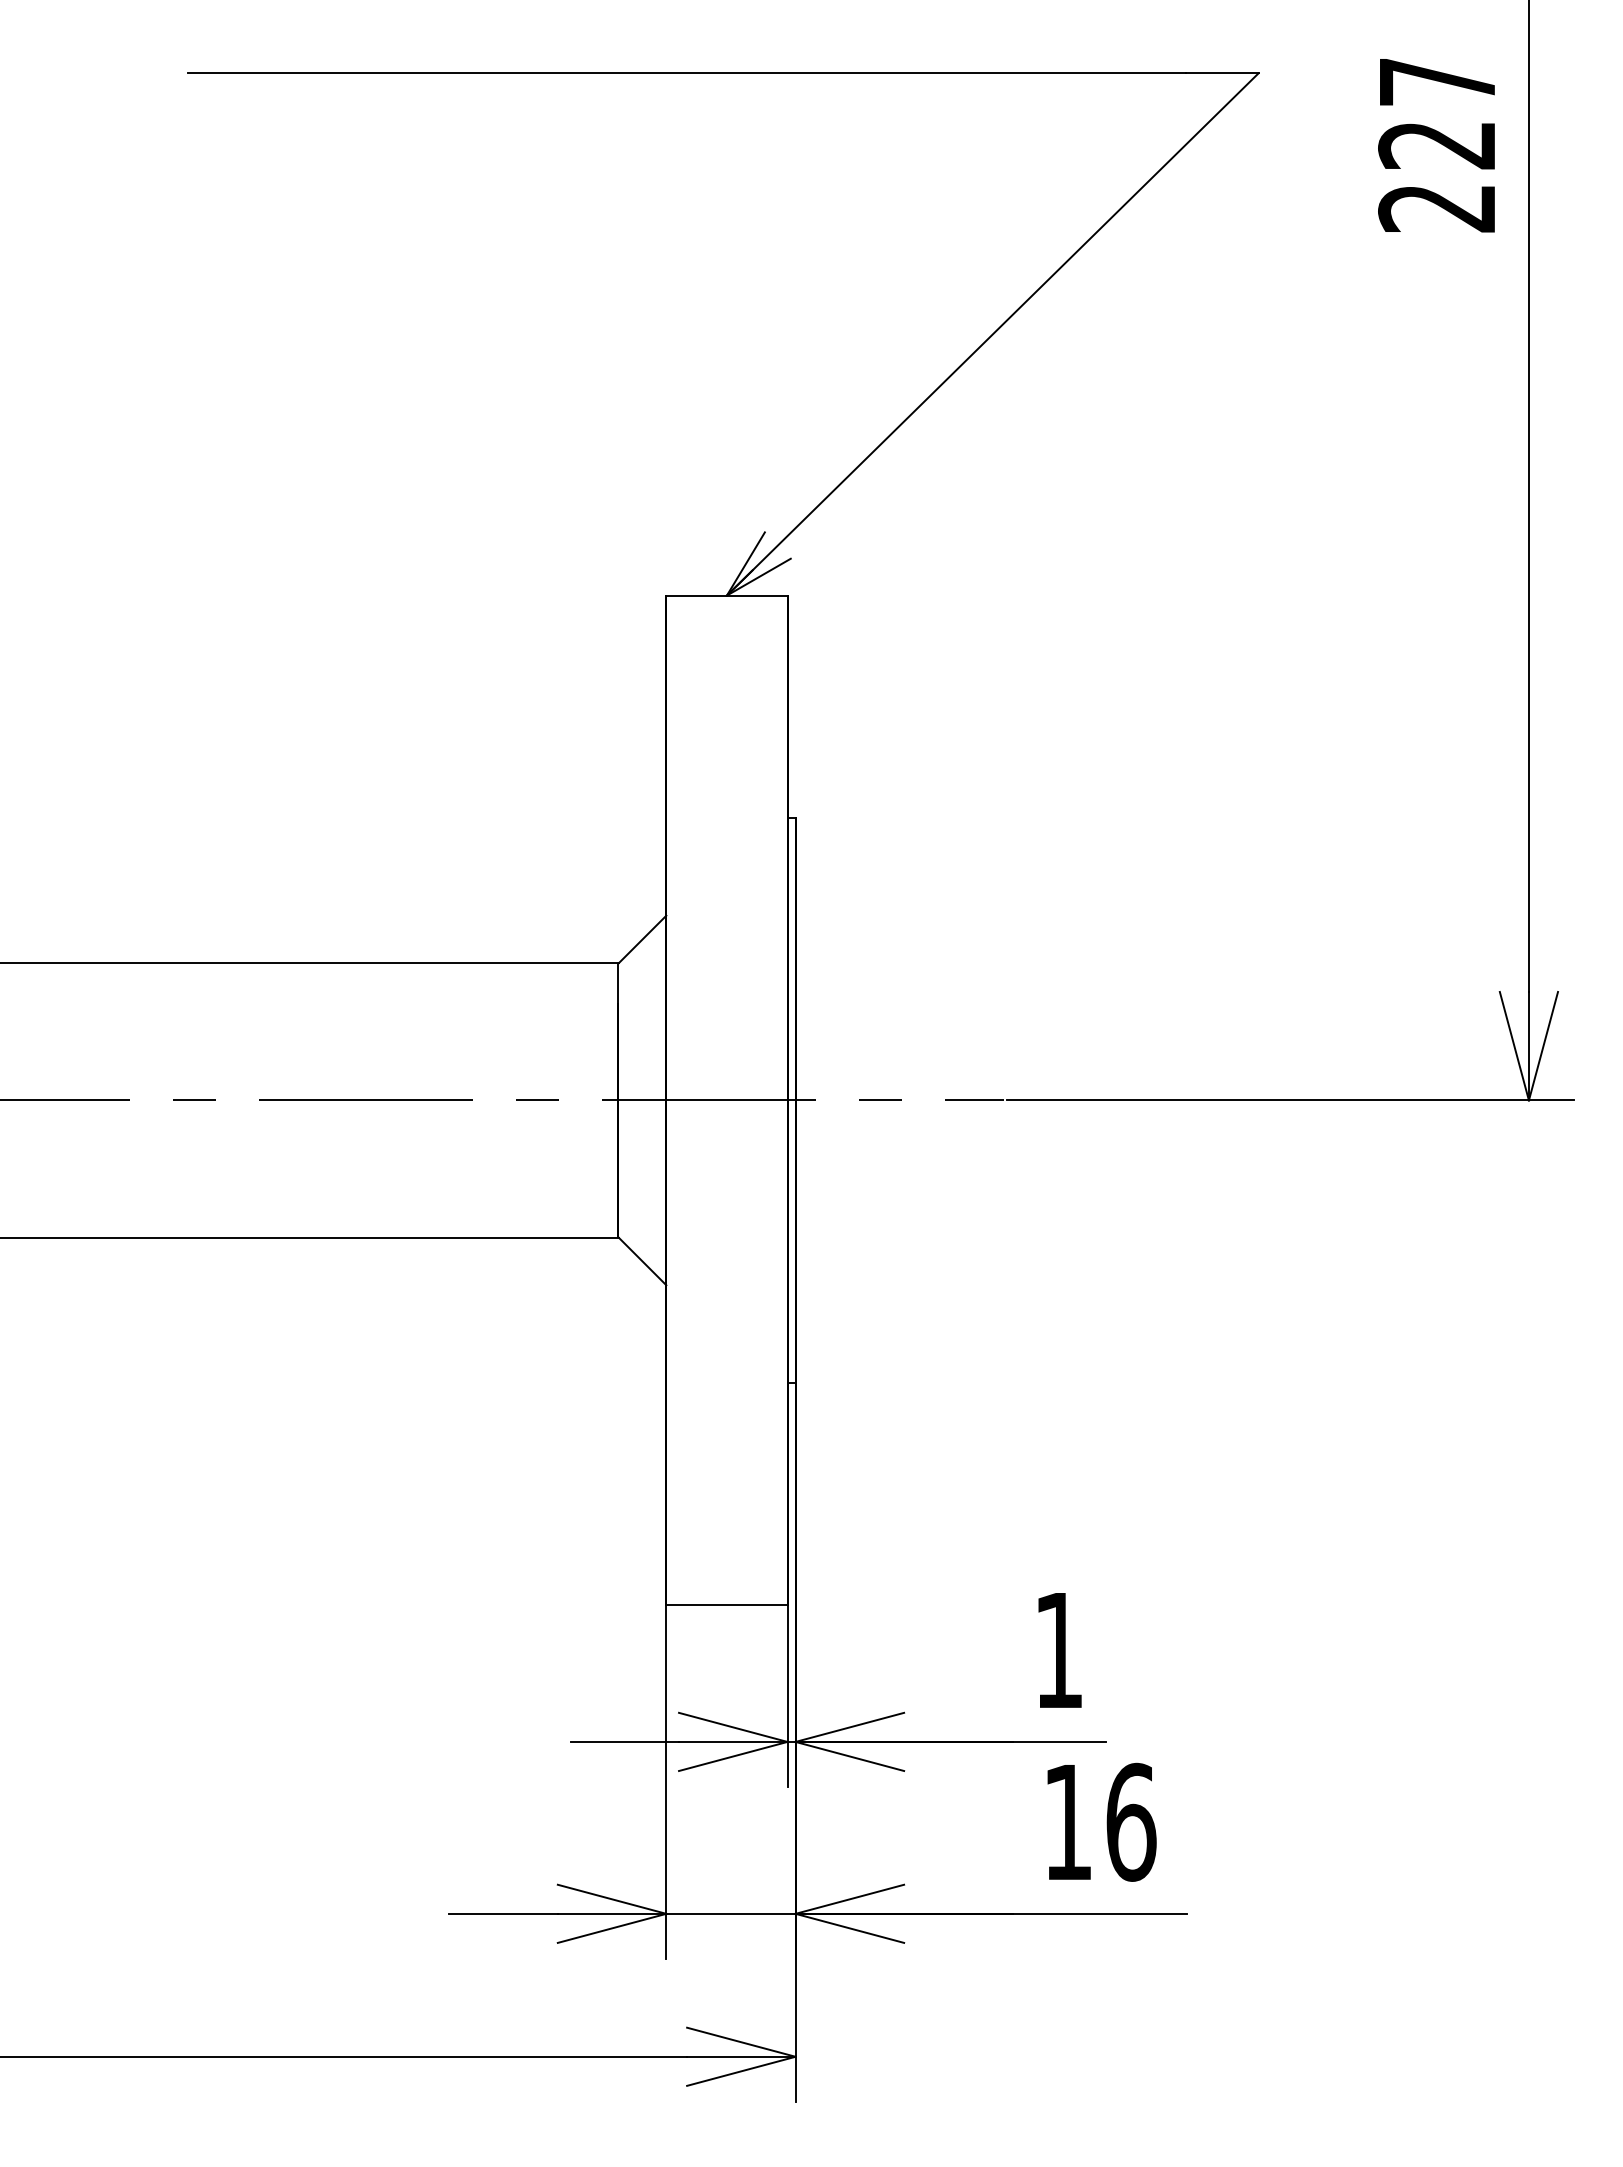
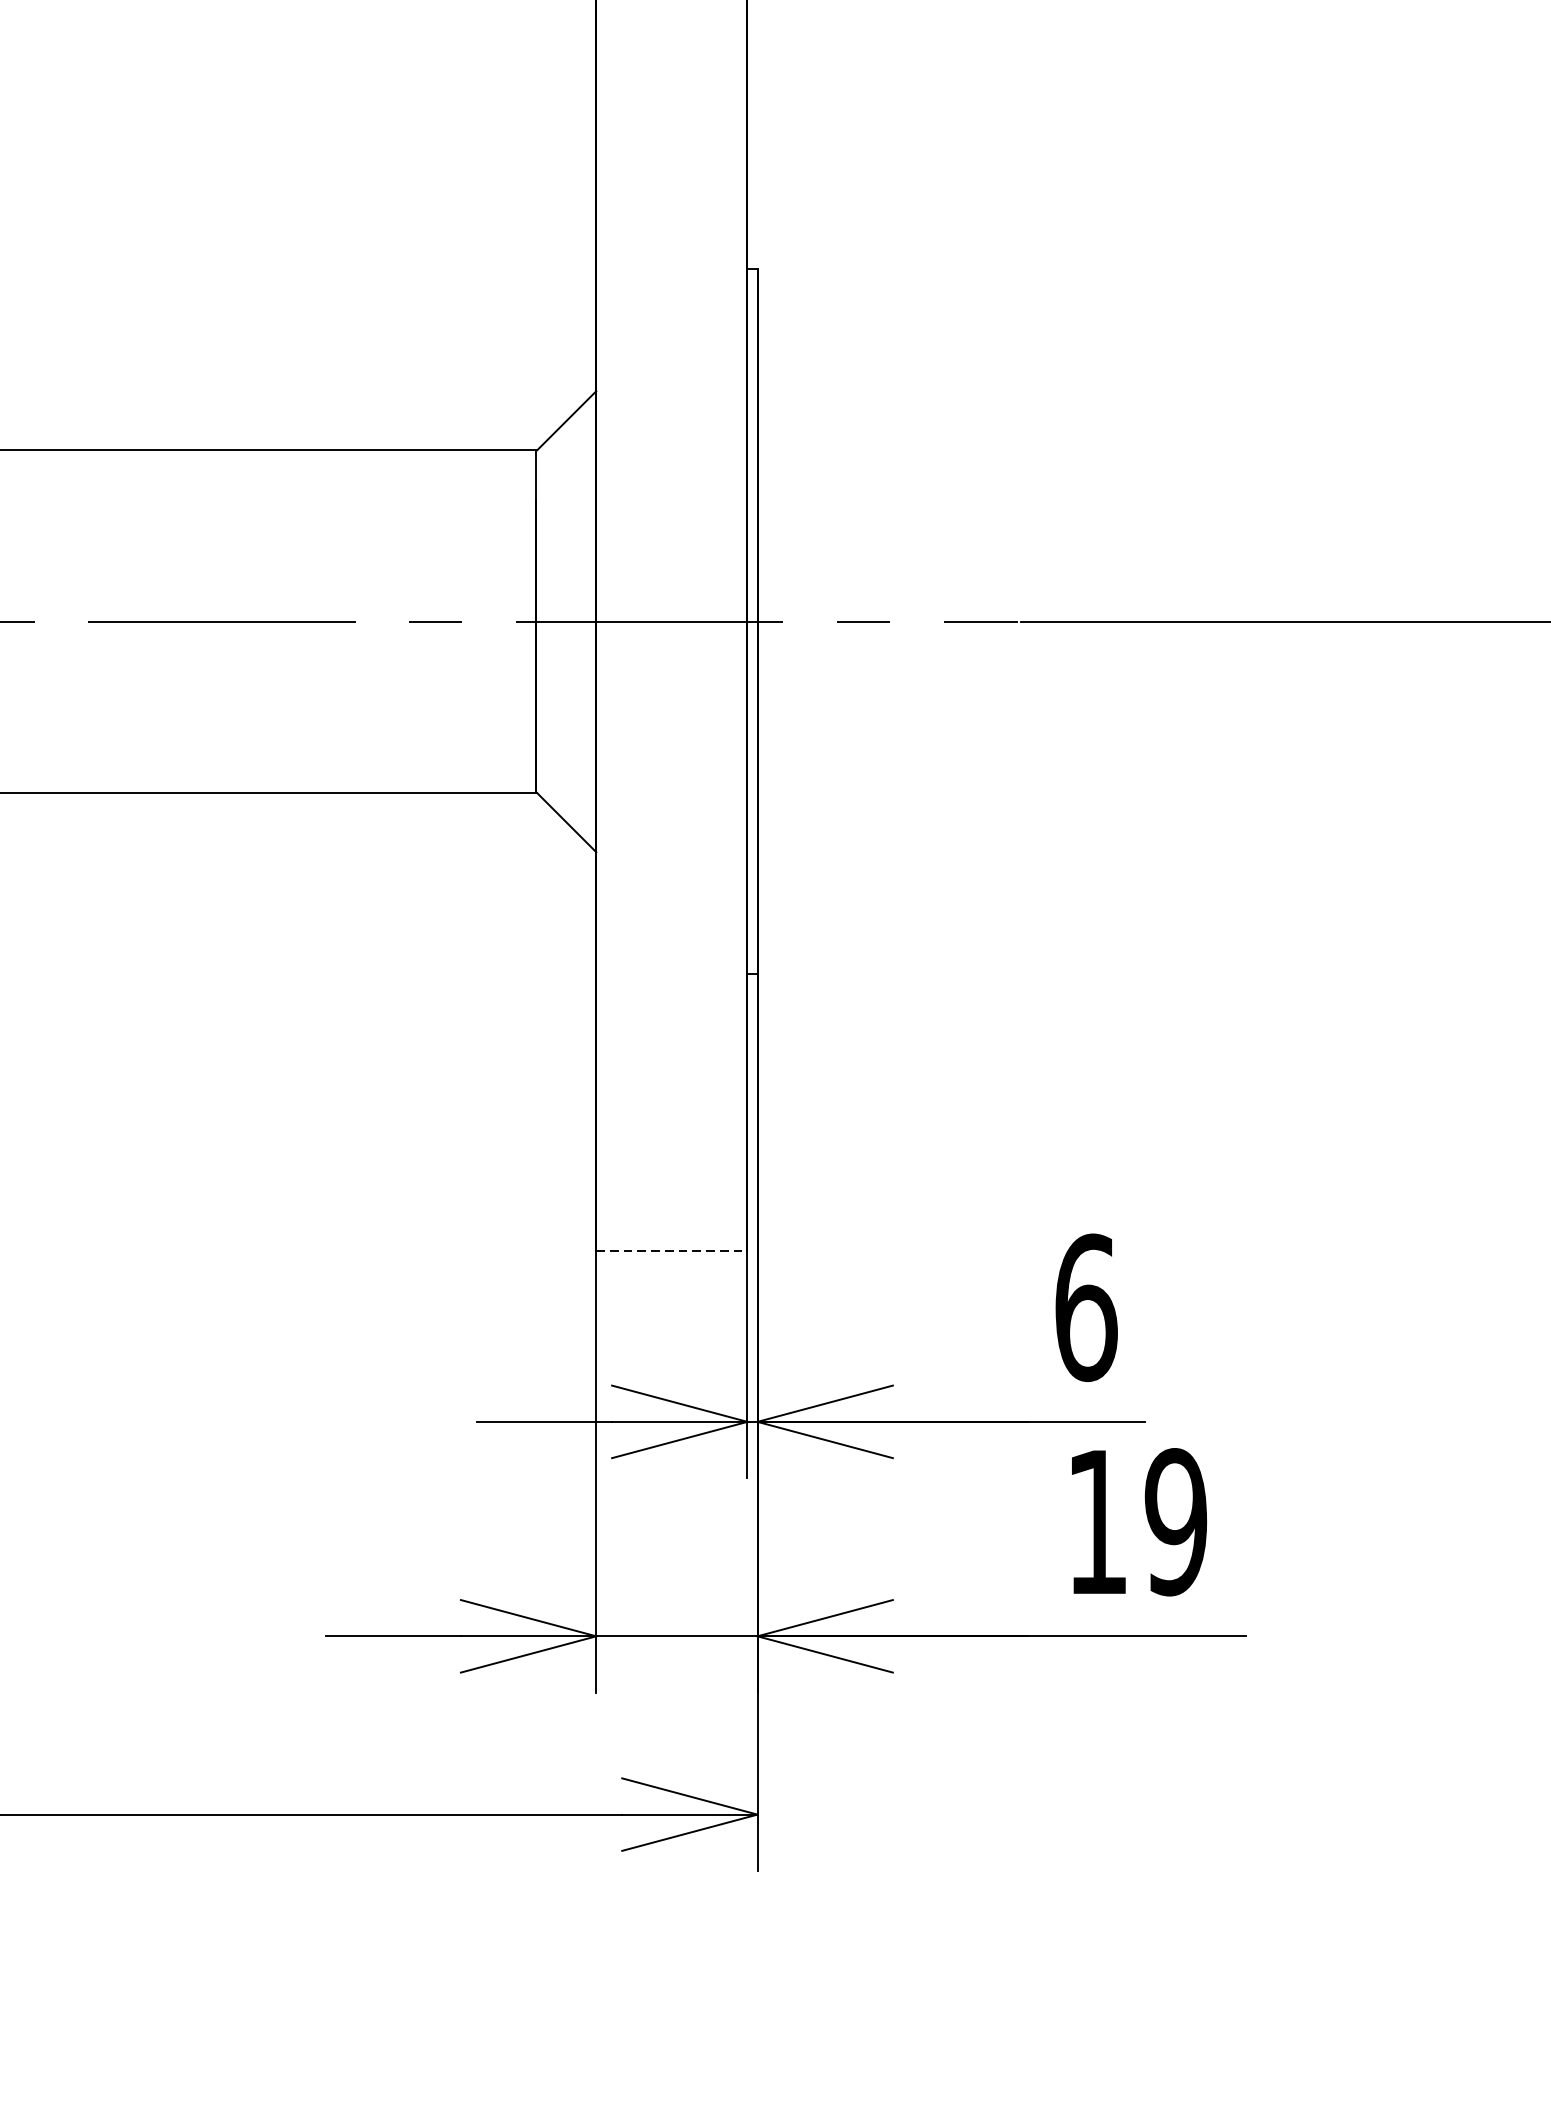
line: (726, 1605) -> (671, 1251), solid -> dashed
text: (1059, 1650) -> (1086, 1307), 1 -> 6
text: (1131, 1821) -> (1176, 1521), 16 -> 19

